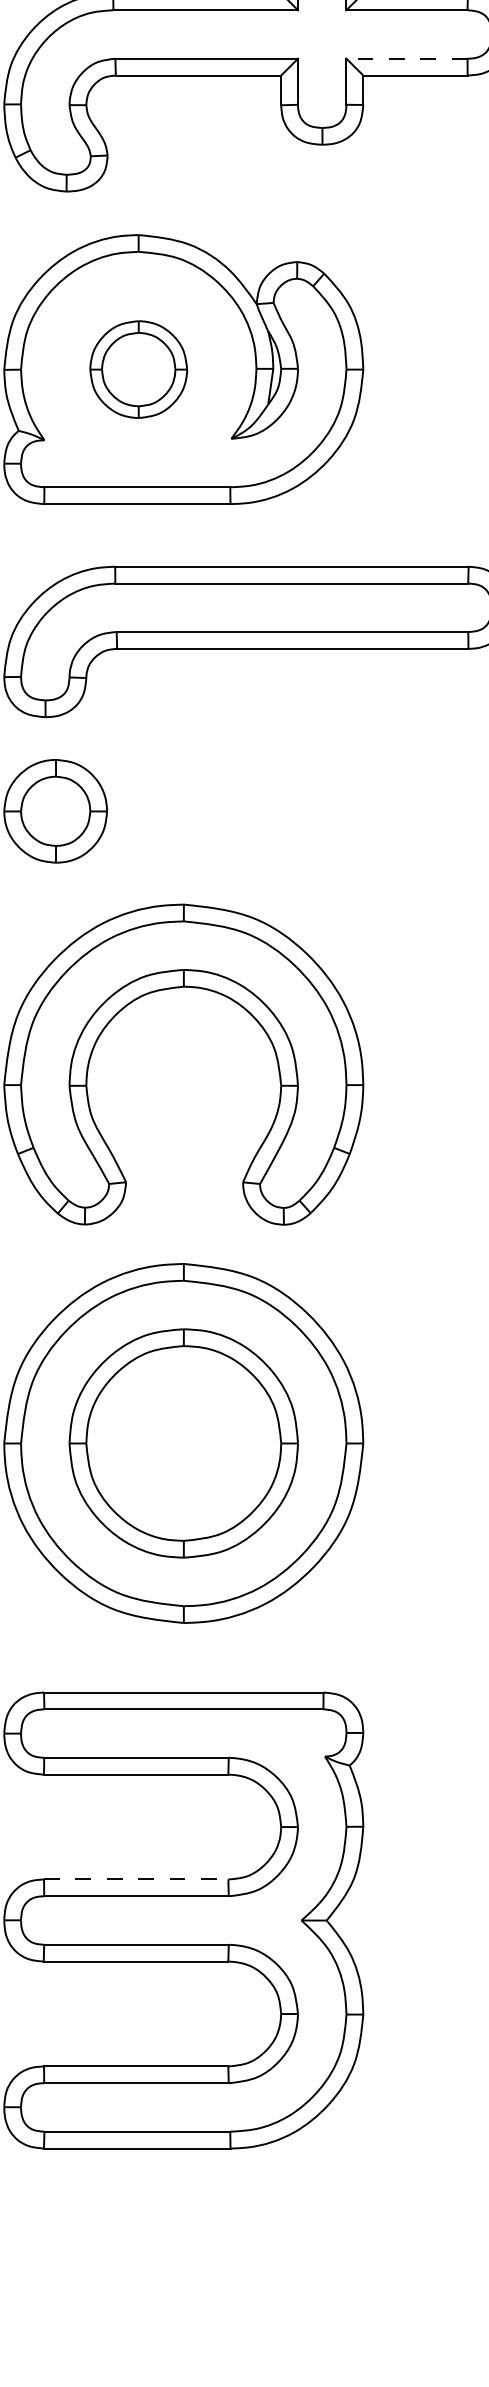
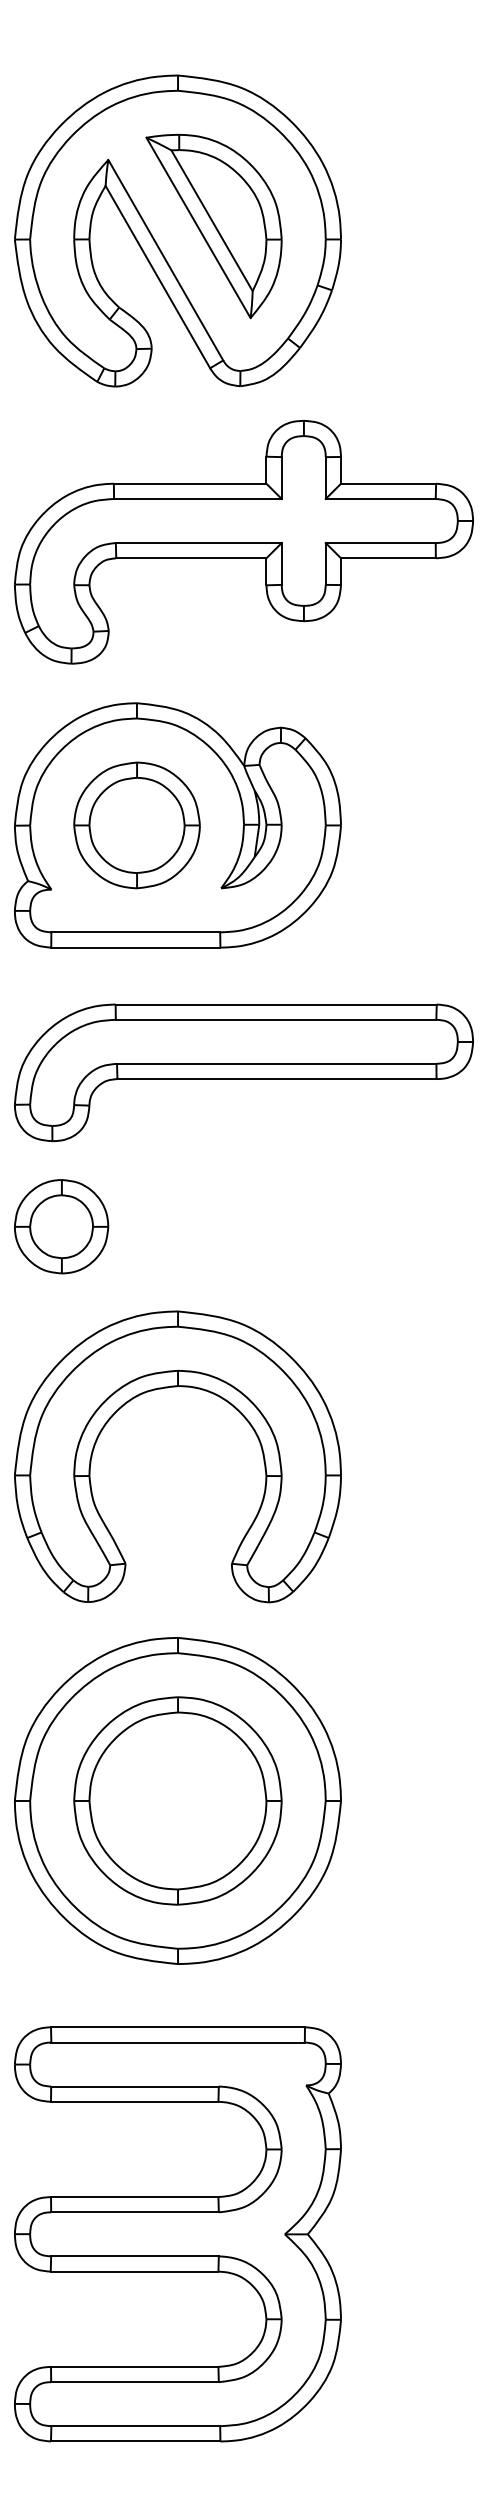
line: (406, 59) -> (380, 543), dashed -> solid
part: (138, 369) -> (136, 825), size x1.43
line: (135, 1879) -> (134, 2197), dashed -> solid

